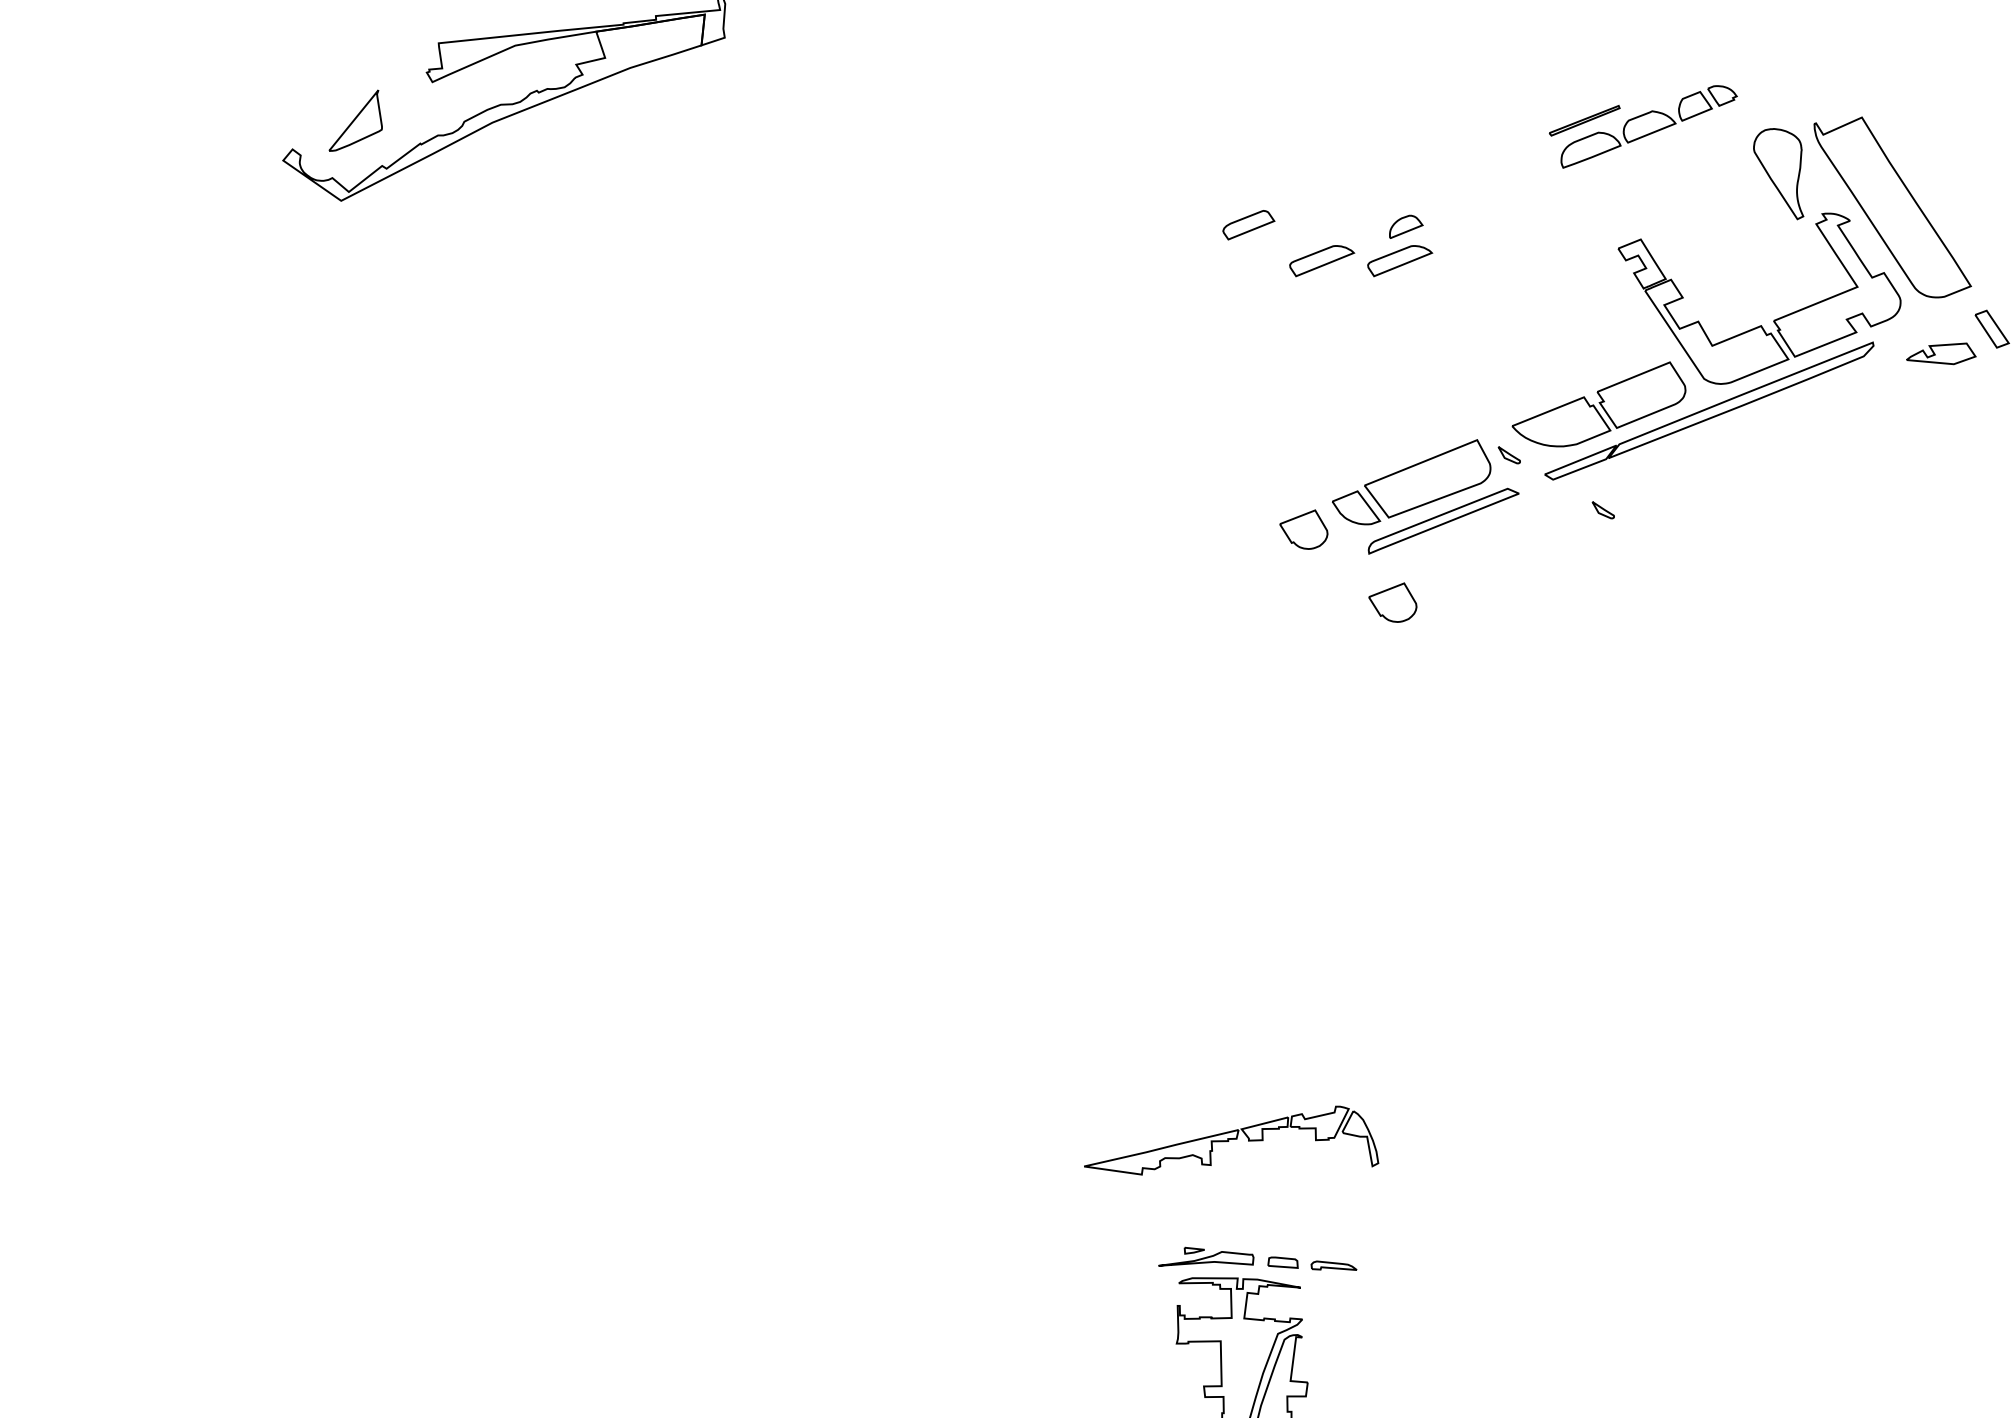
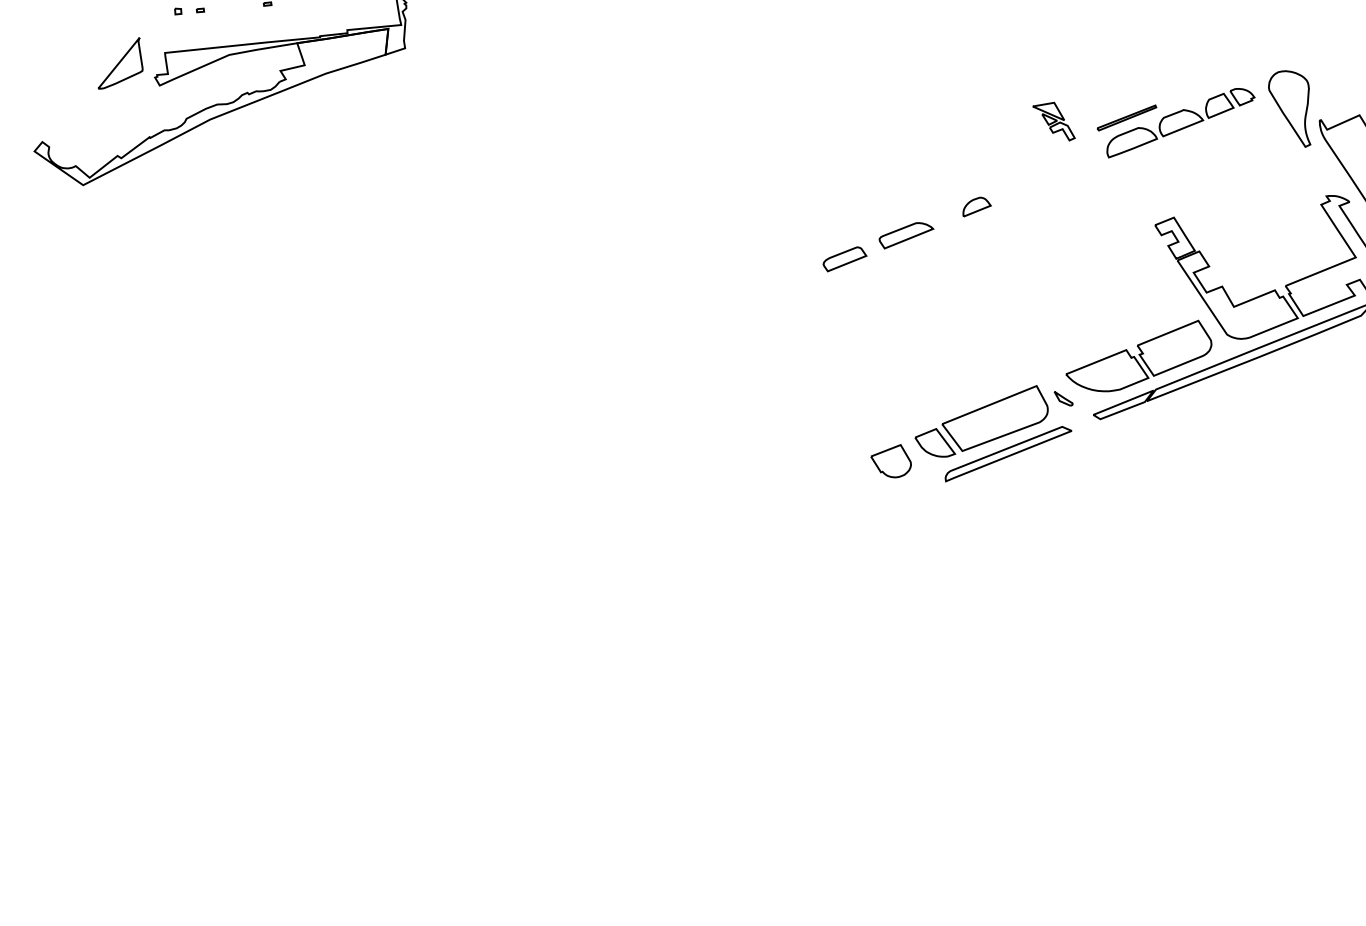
part: (355, 120) -> (120, 63), moved
part: (1497, 124) -> (1053, 121), added
part: (1778, 174) -> (1289, 109), moved
part: (1248, 225) -> (844, 259), moved
part: (1400, 261) -> (972, 236), removed
part: (1602, 510) -> (1141, 445), removed
part: (1392, 602) -> (965, 522), removed

